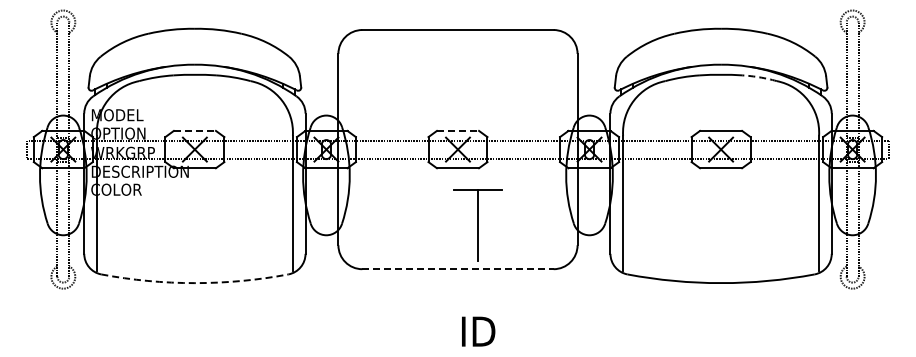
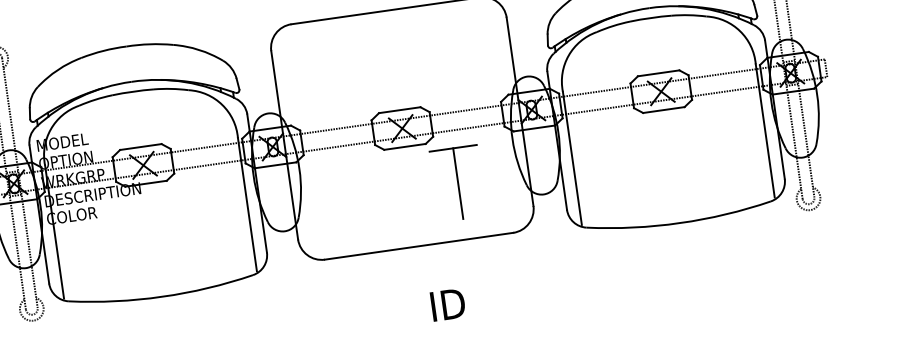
arc: (759, 77) -> (688, 15), dashed -> solid
line: (195, 130) -> (141, 146), dashed -> solid
line: (458, 130) -> (400, 109), dashed -> solid
part: (477, 225) -> (457, 183), moved
line: (458, 269) -> (419, 246), dashed -> solid
arc: (194, 283) -> (161, 297), dashed -> solid

